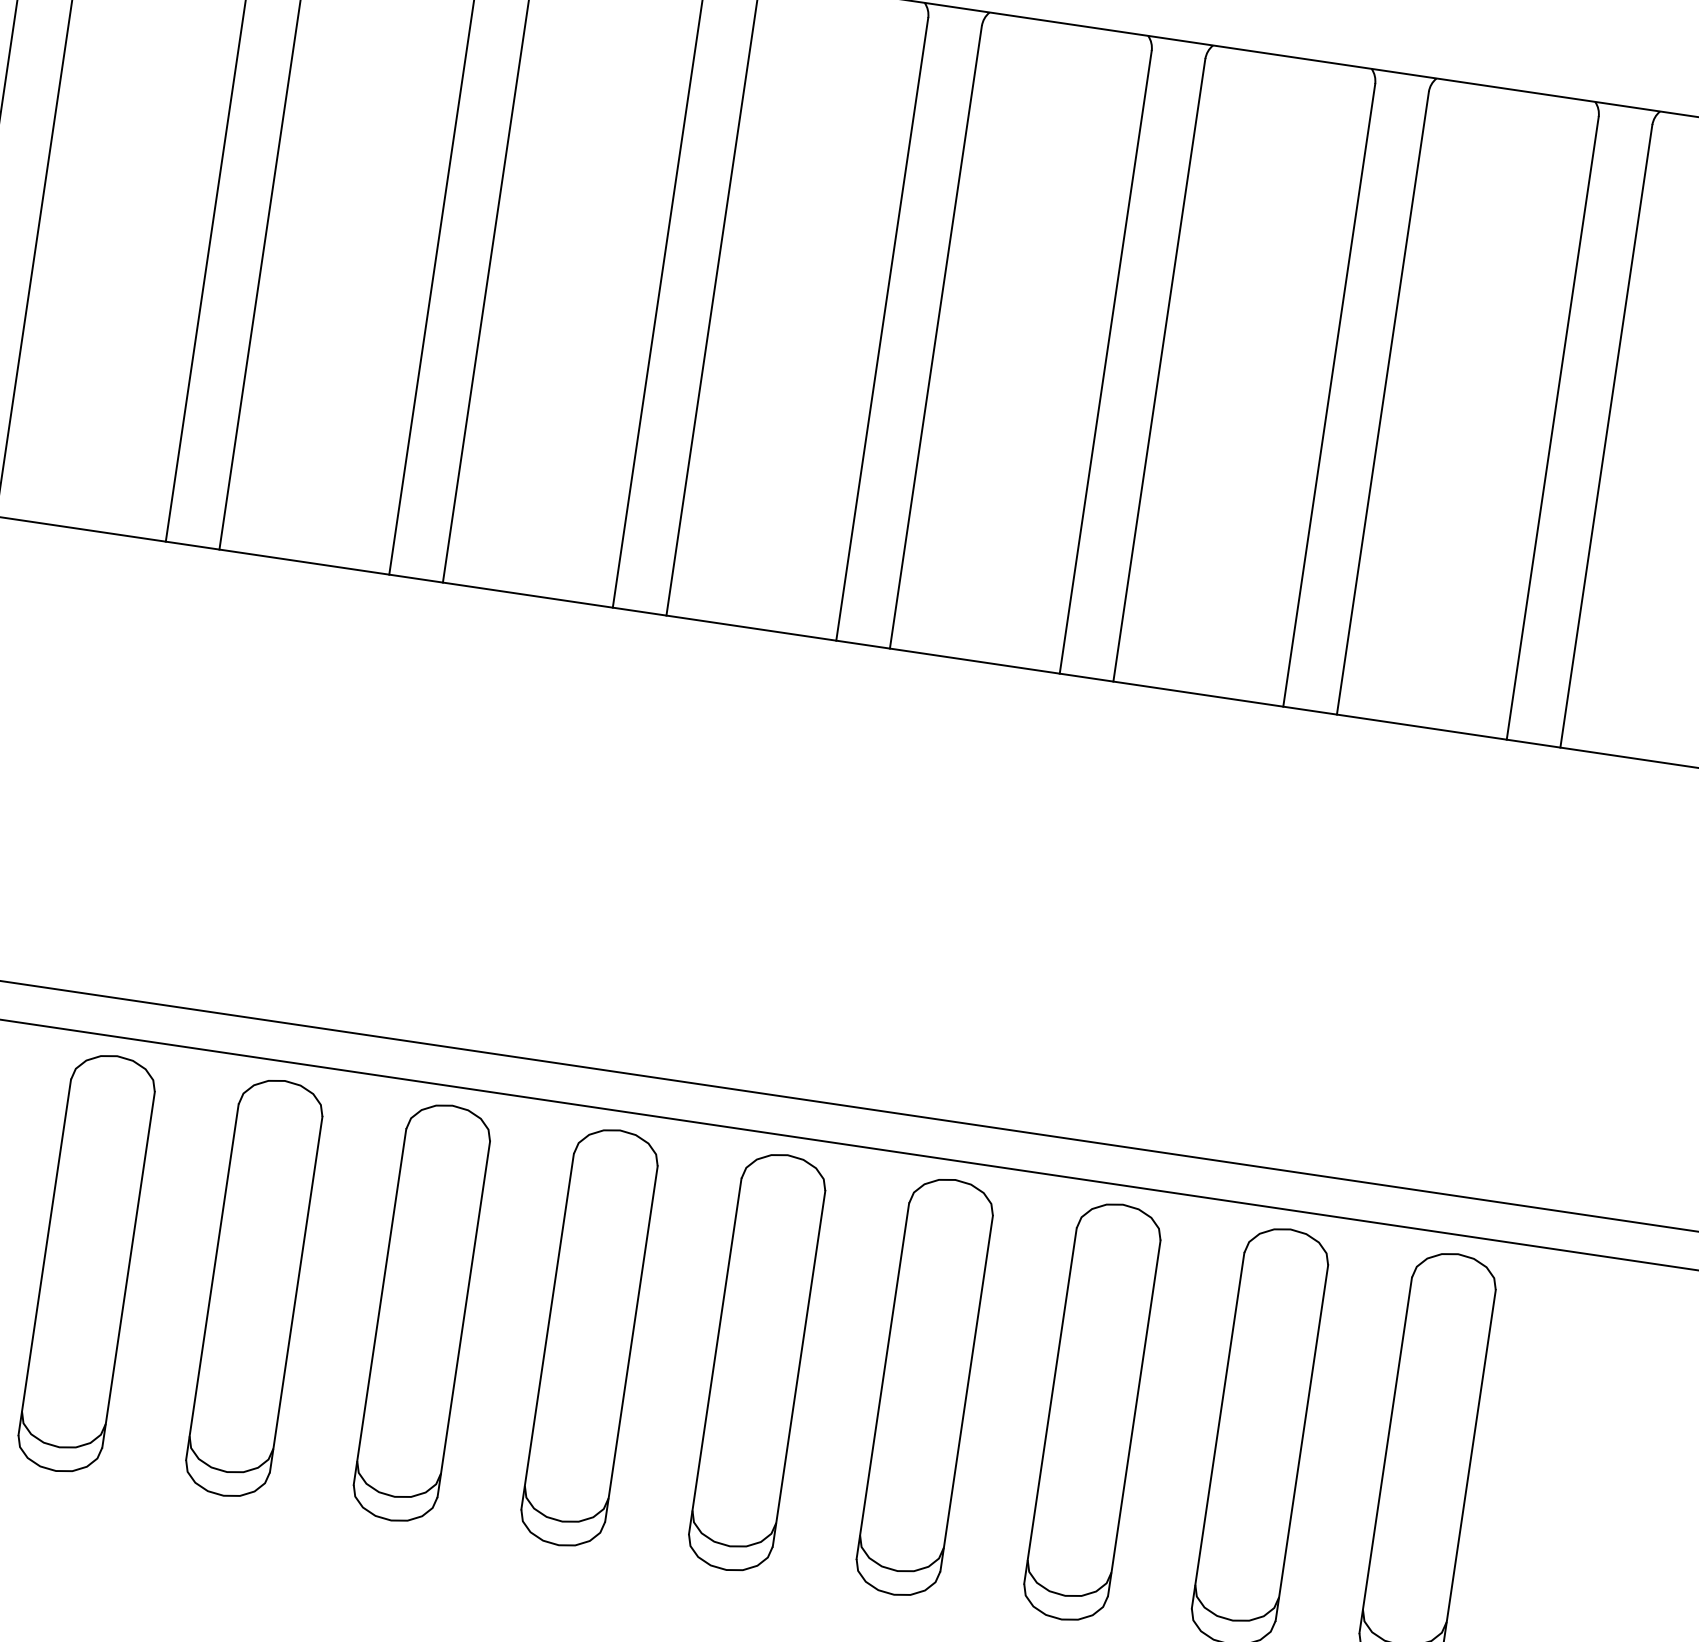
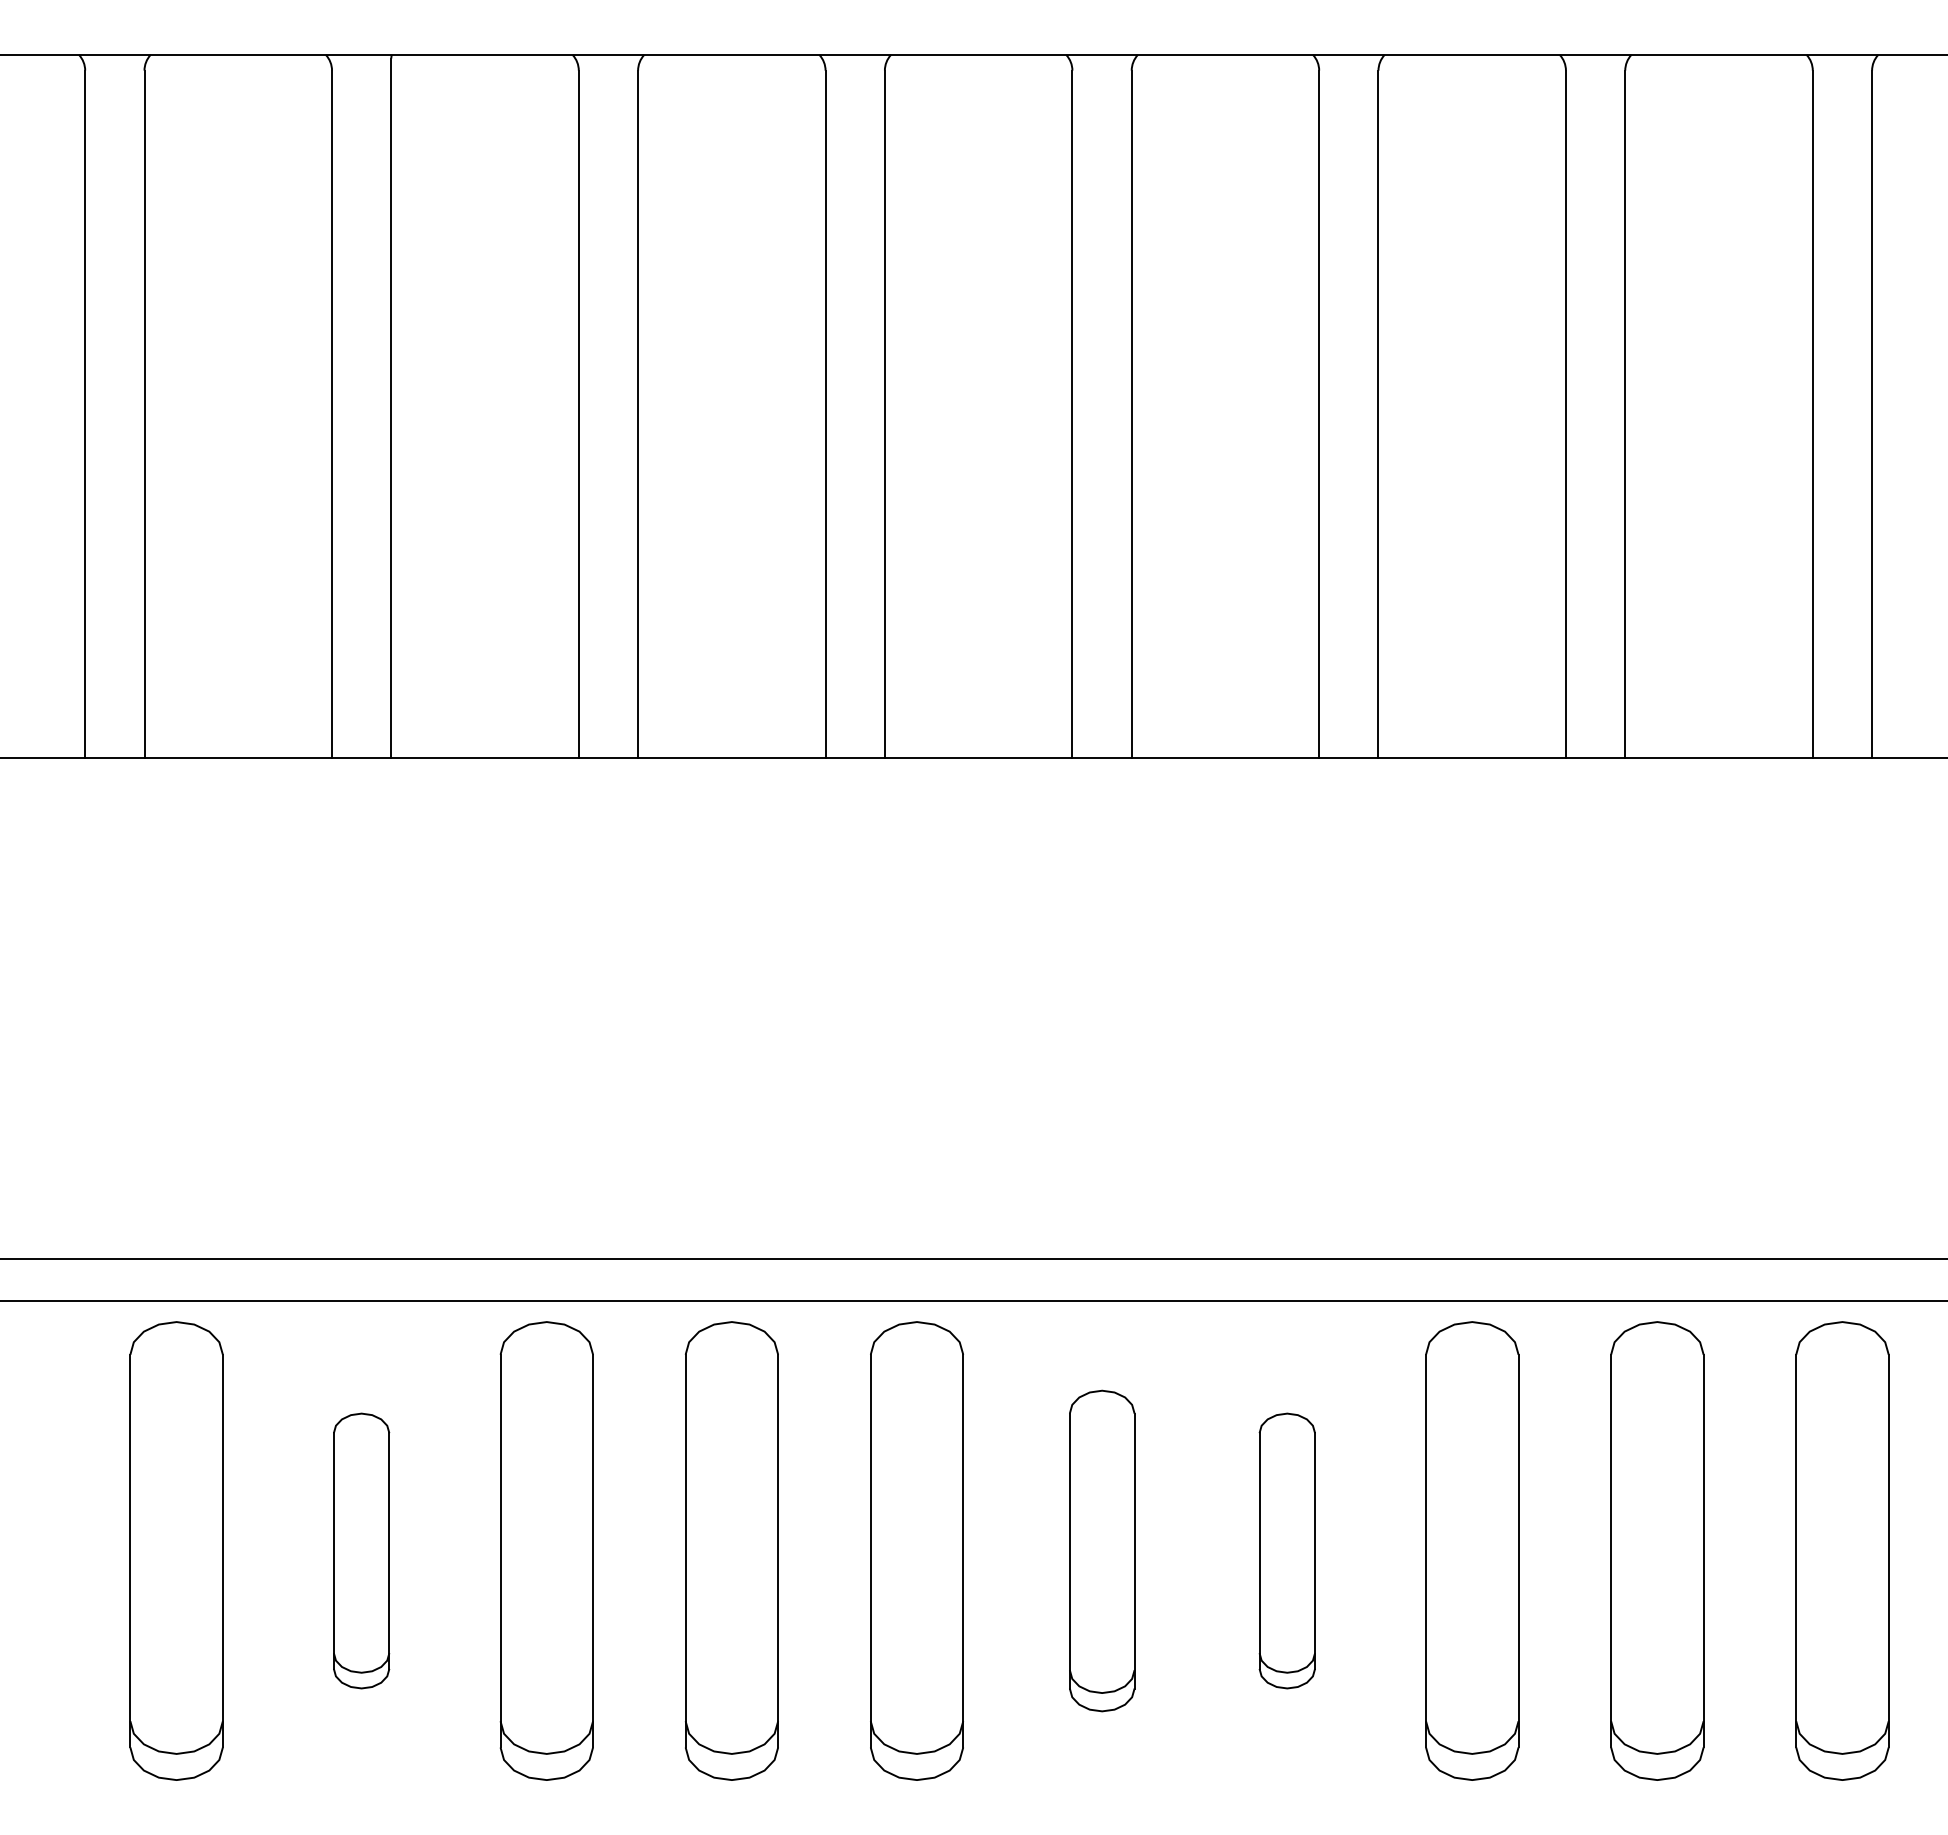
part: (86, 1263) -> (361, 1550), size x0.6
part: (757, 1362) -> (1102, 1550), size x0.7
part: (925, 1386) -> (1287, 1550), size x0.6

